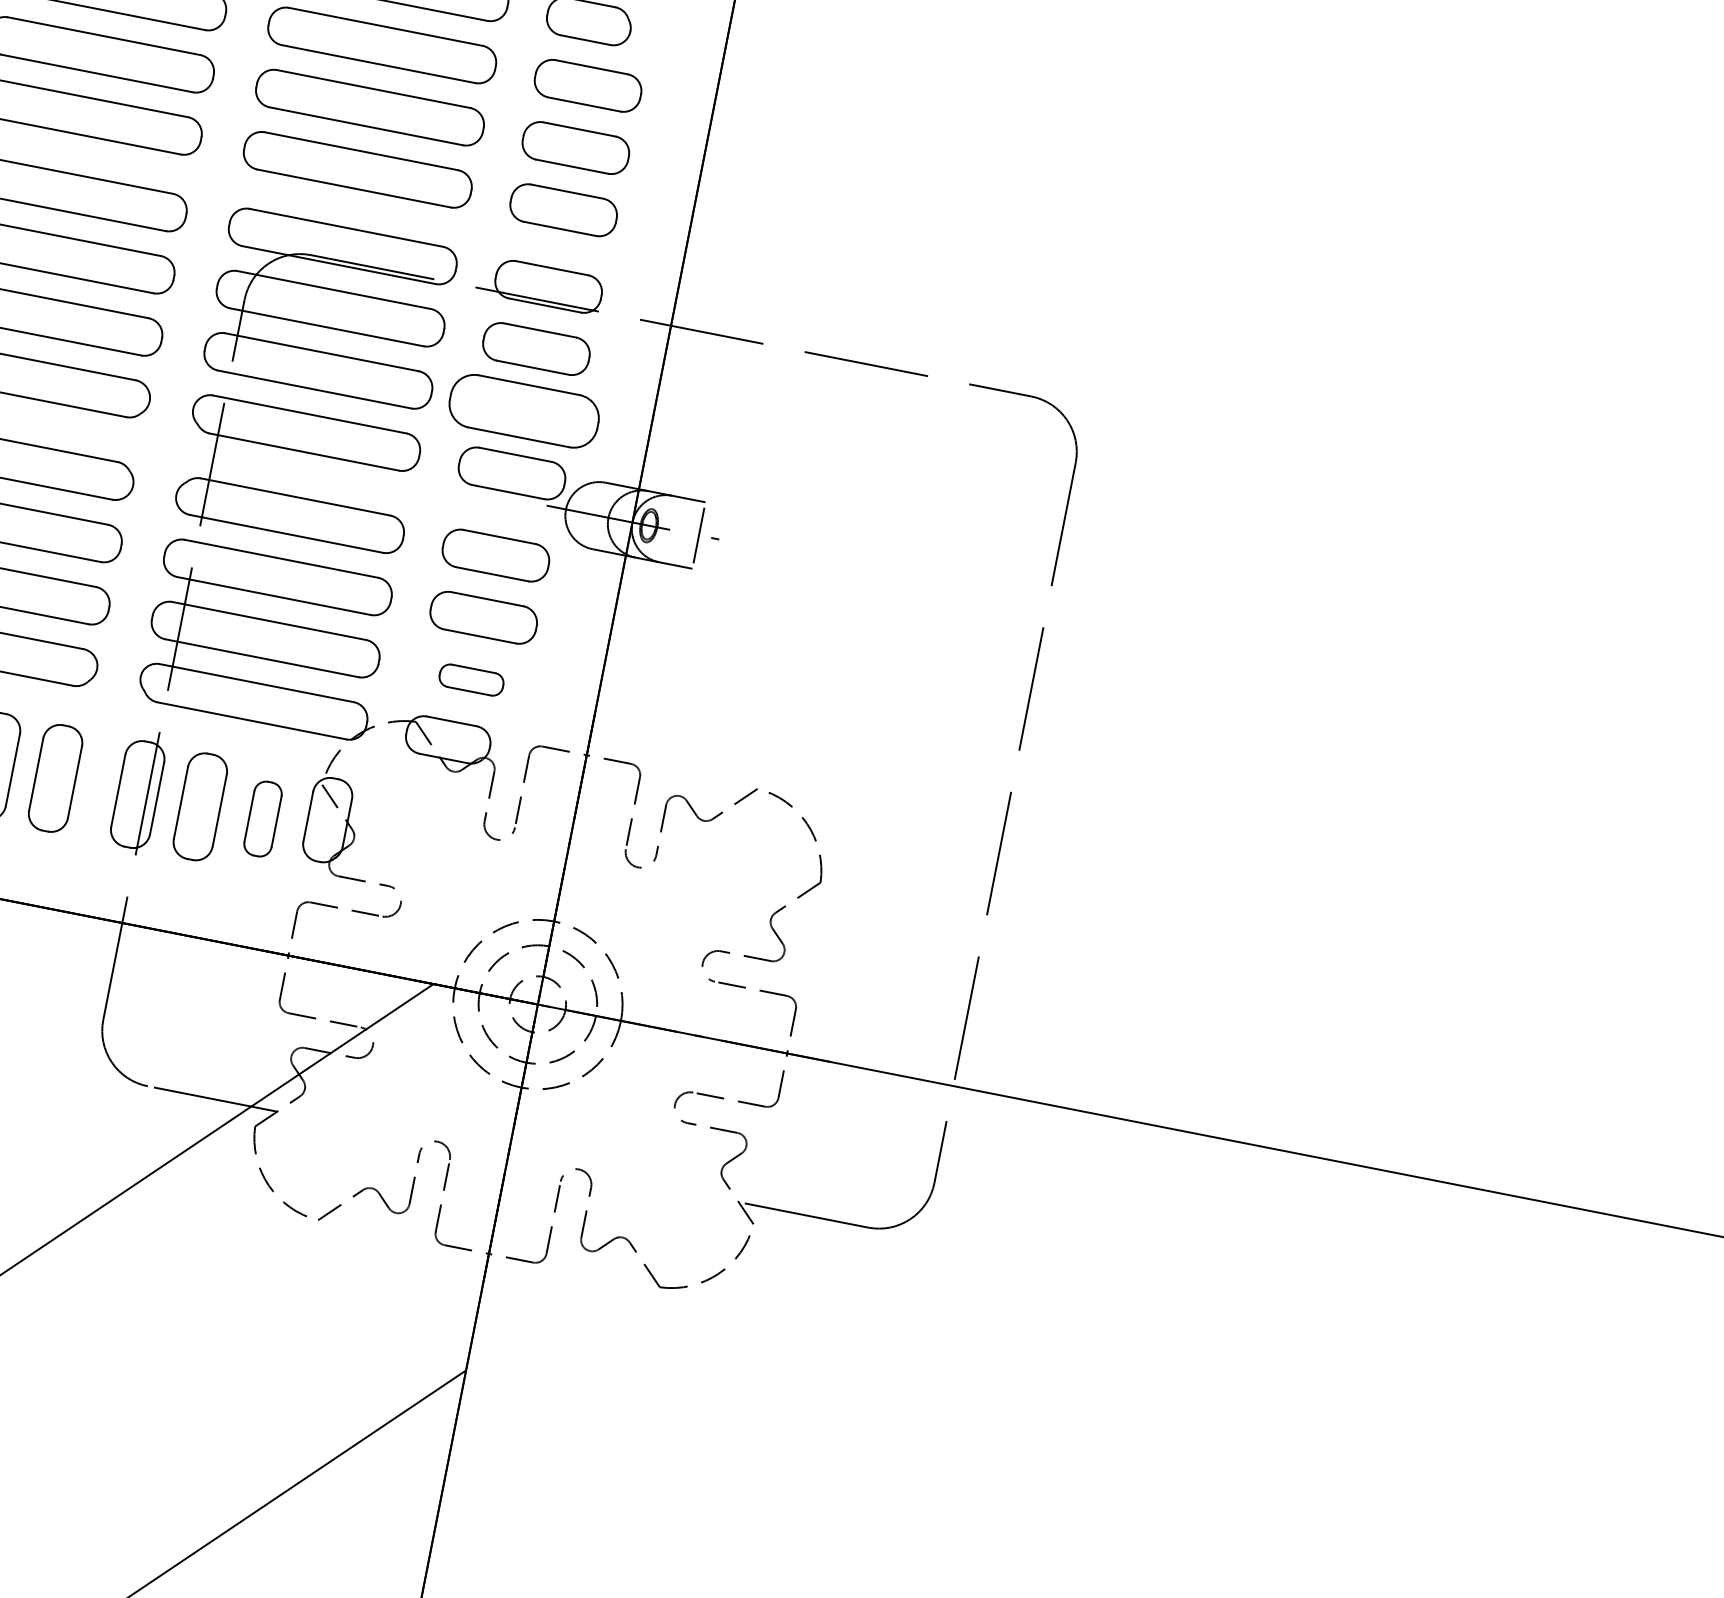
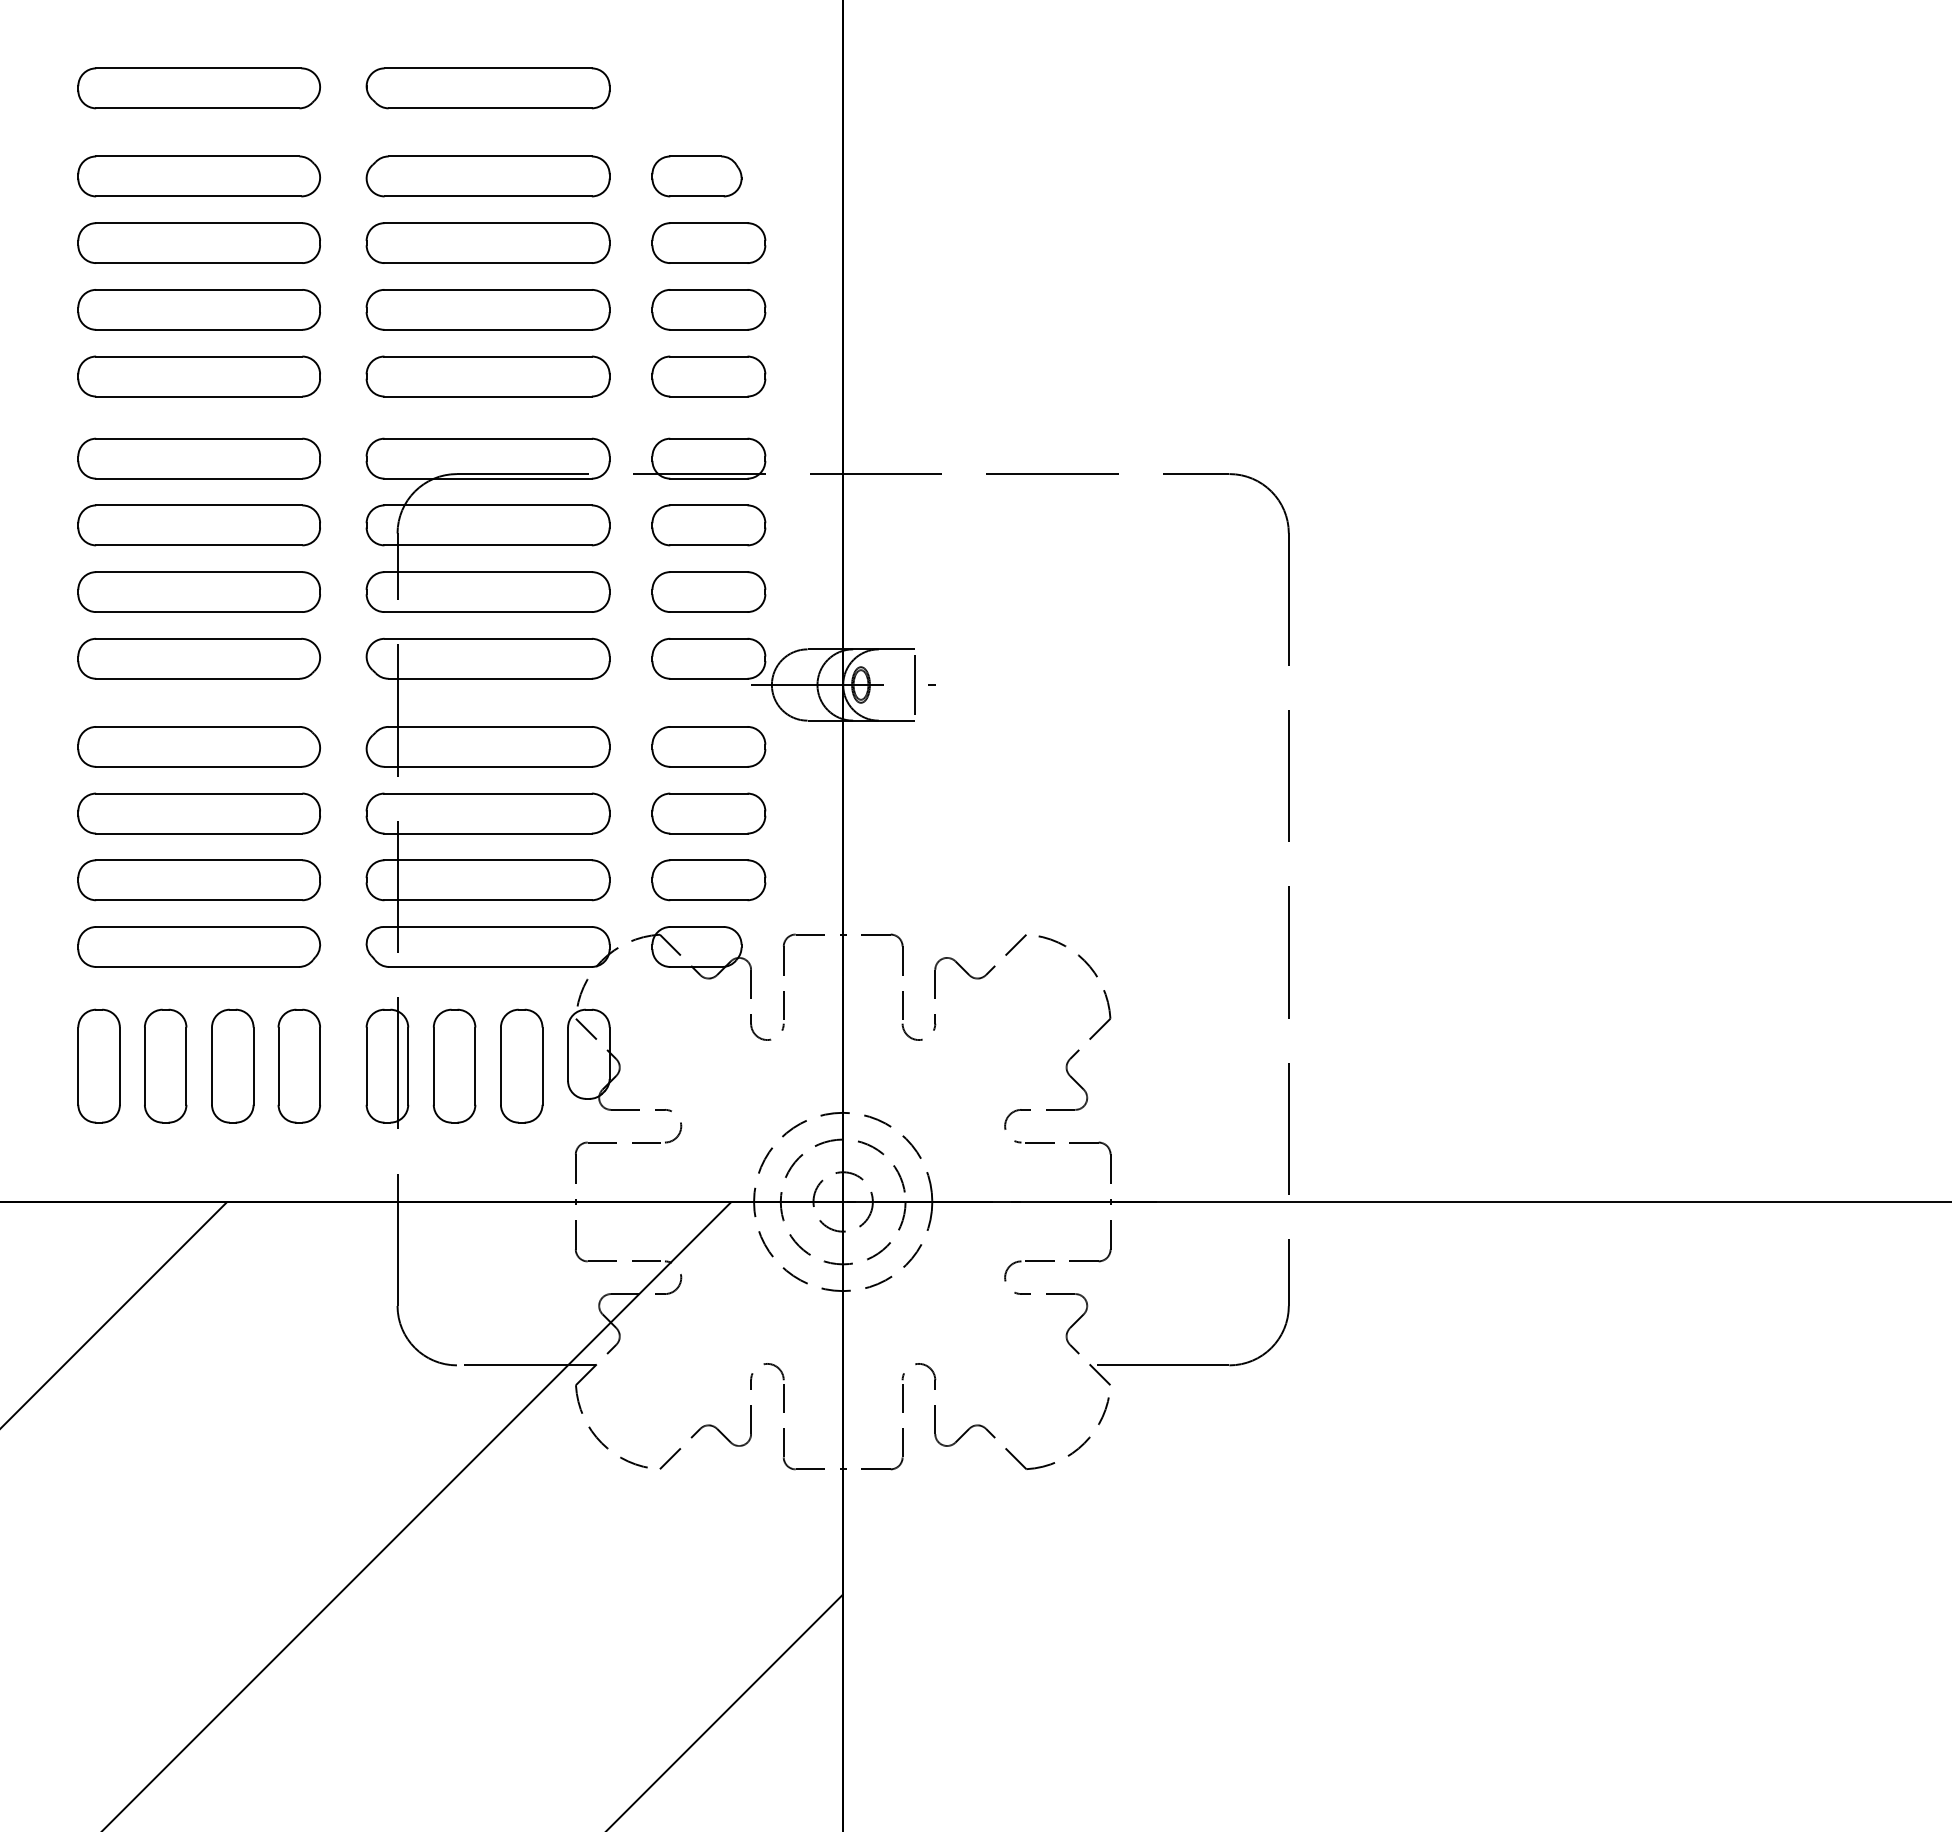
part: (523, 410) -> (708, 591), size x0.71
part: (471, 680) -> (708, 880), size x1.67
part: (262, 818) -> (521, 1065), size x1.43

